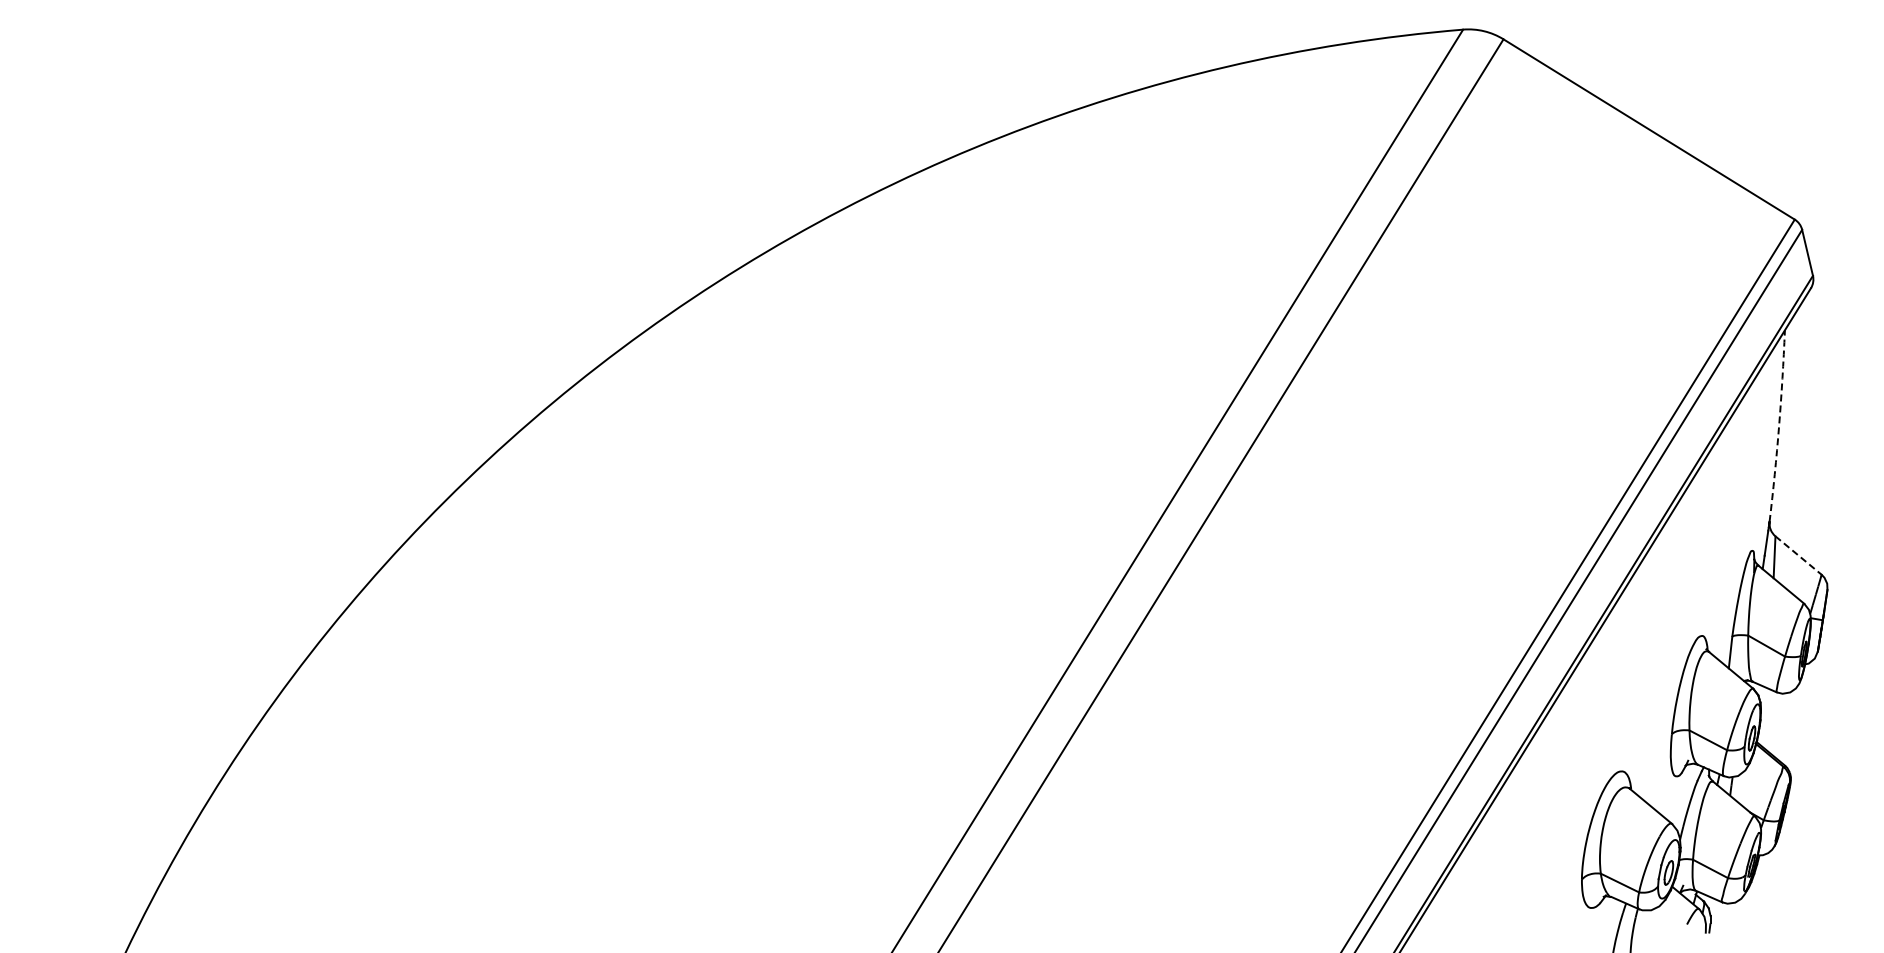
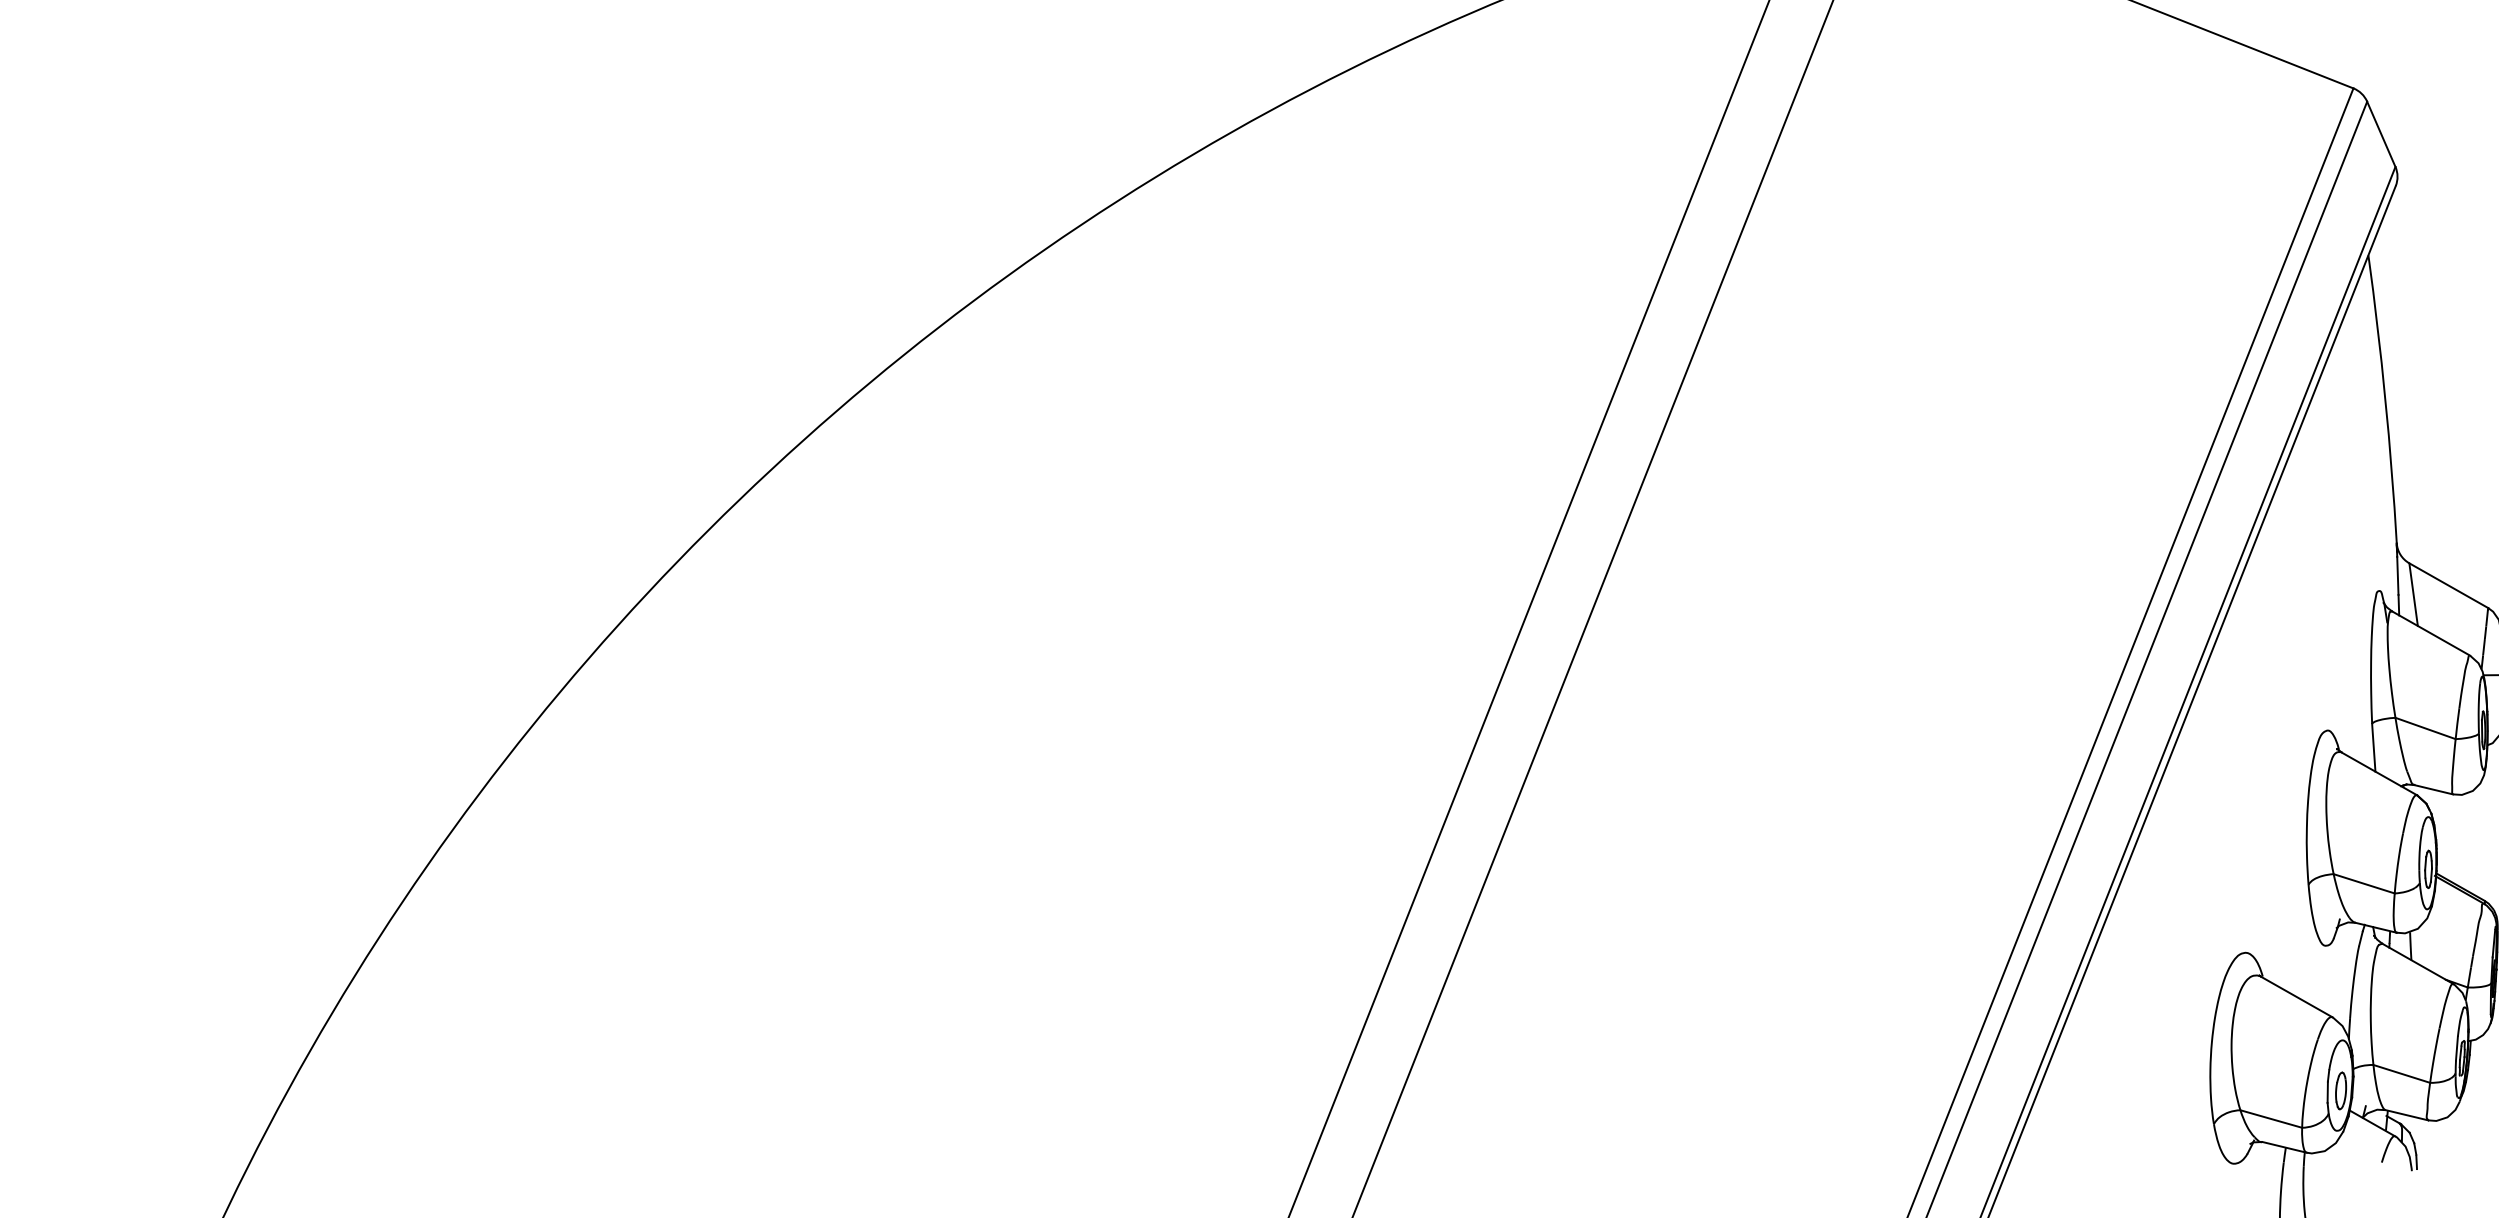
arc: (1779, 426) -> (2386, 399), dashed -> solid
line: (1798, 555) -> (2448, 585), dashed -> solid

